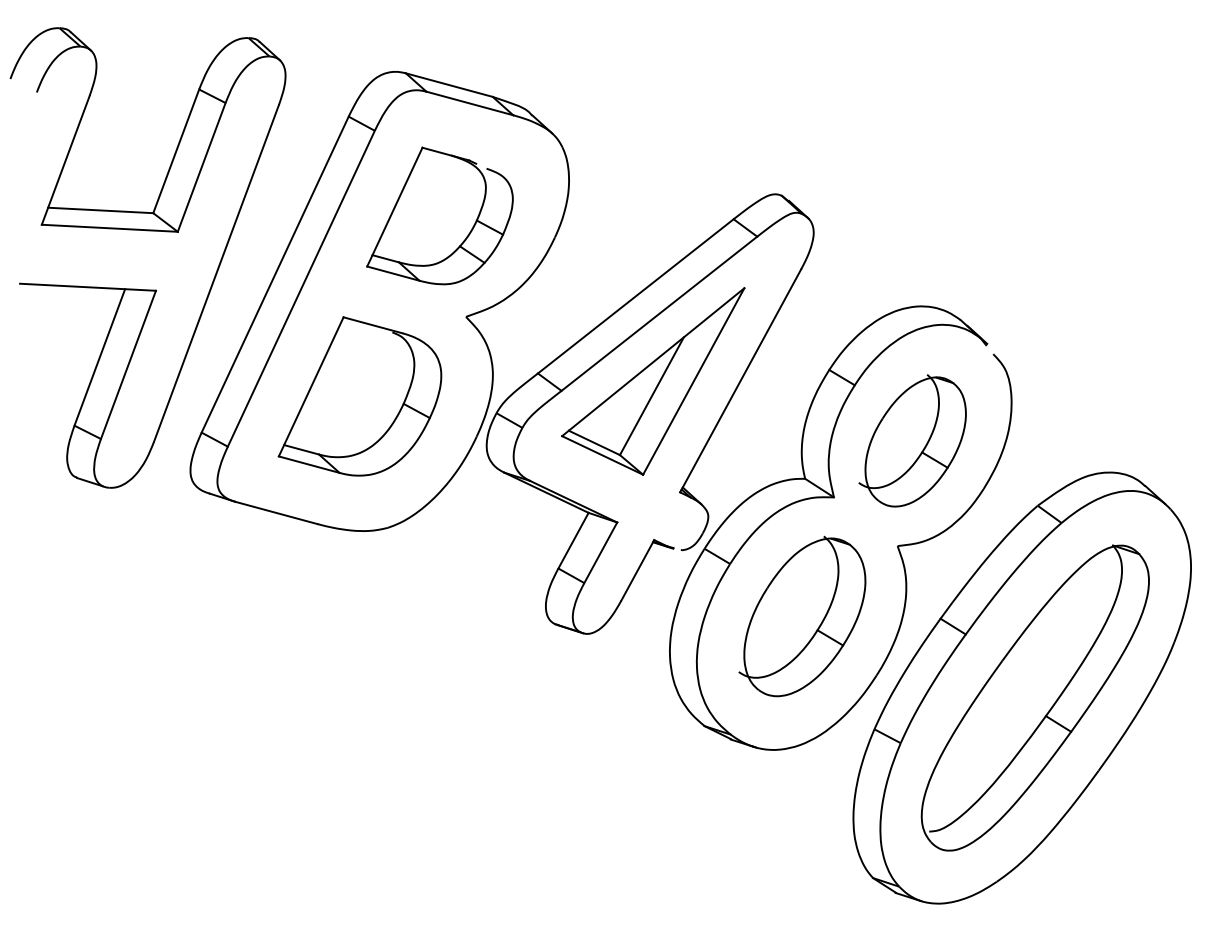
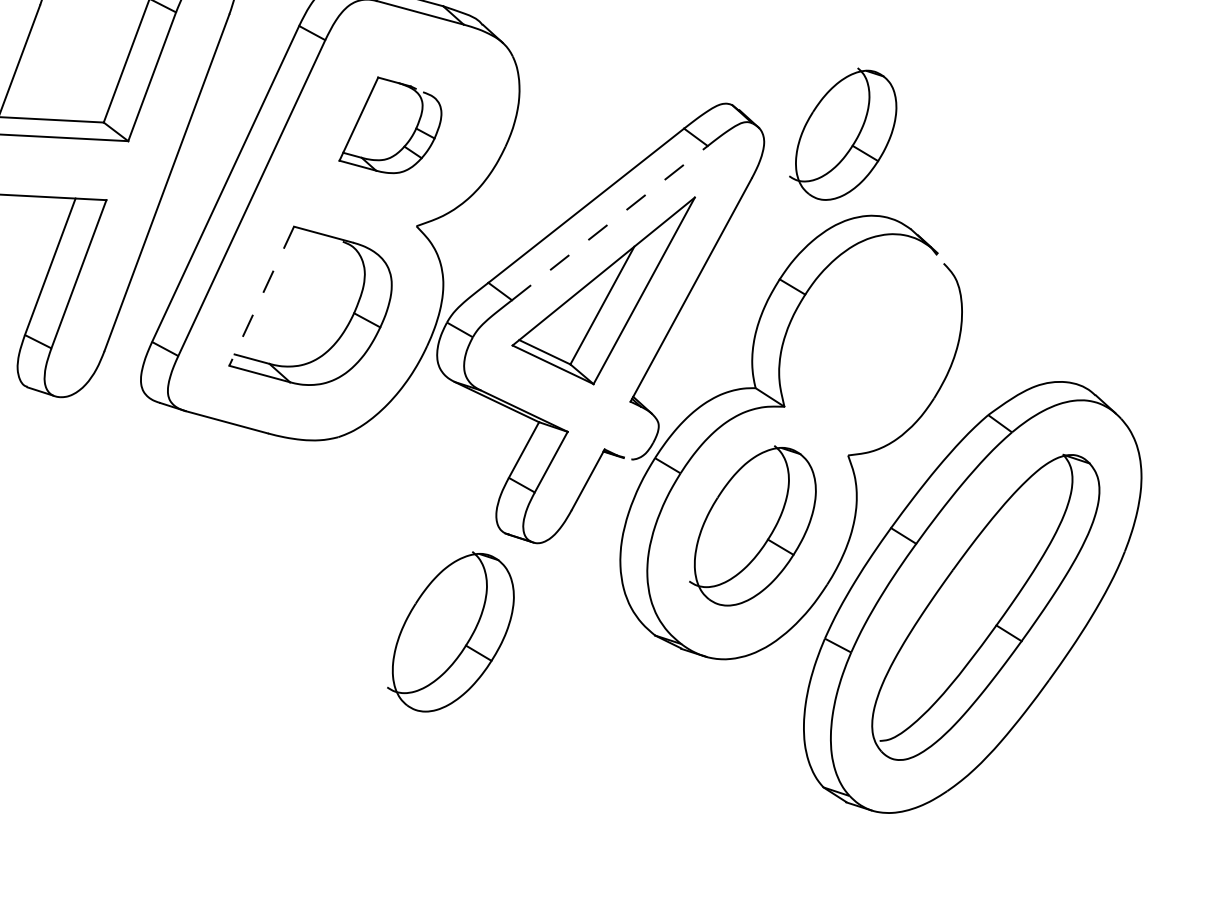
part: (439, 215) -> (389, 124), size x0.7
line: (659, 313) -> (609, 222), solid -> dashed
line: (311, 386) -> (261, 295), solid -> dashed
part: (912, 440) -> (842, 133), moved
part: (500, 722) -> (450, 631), added

